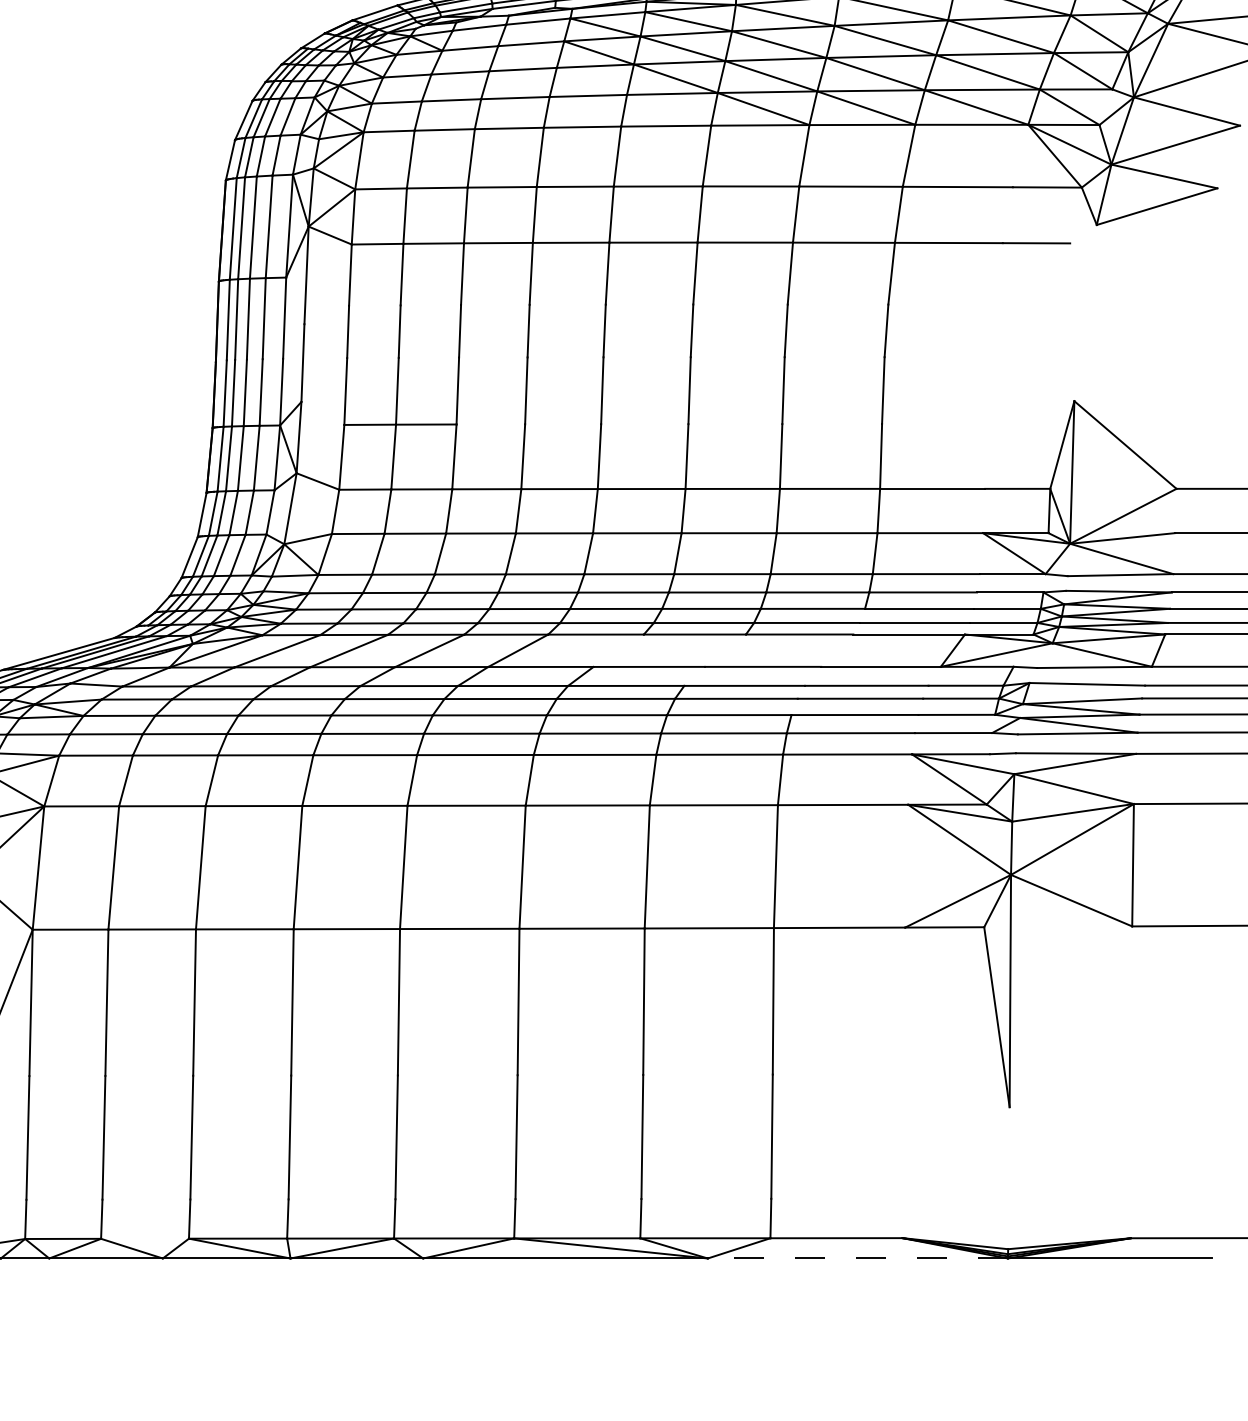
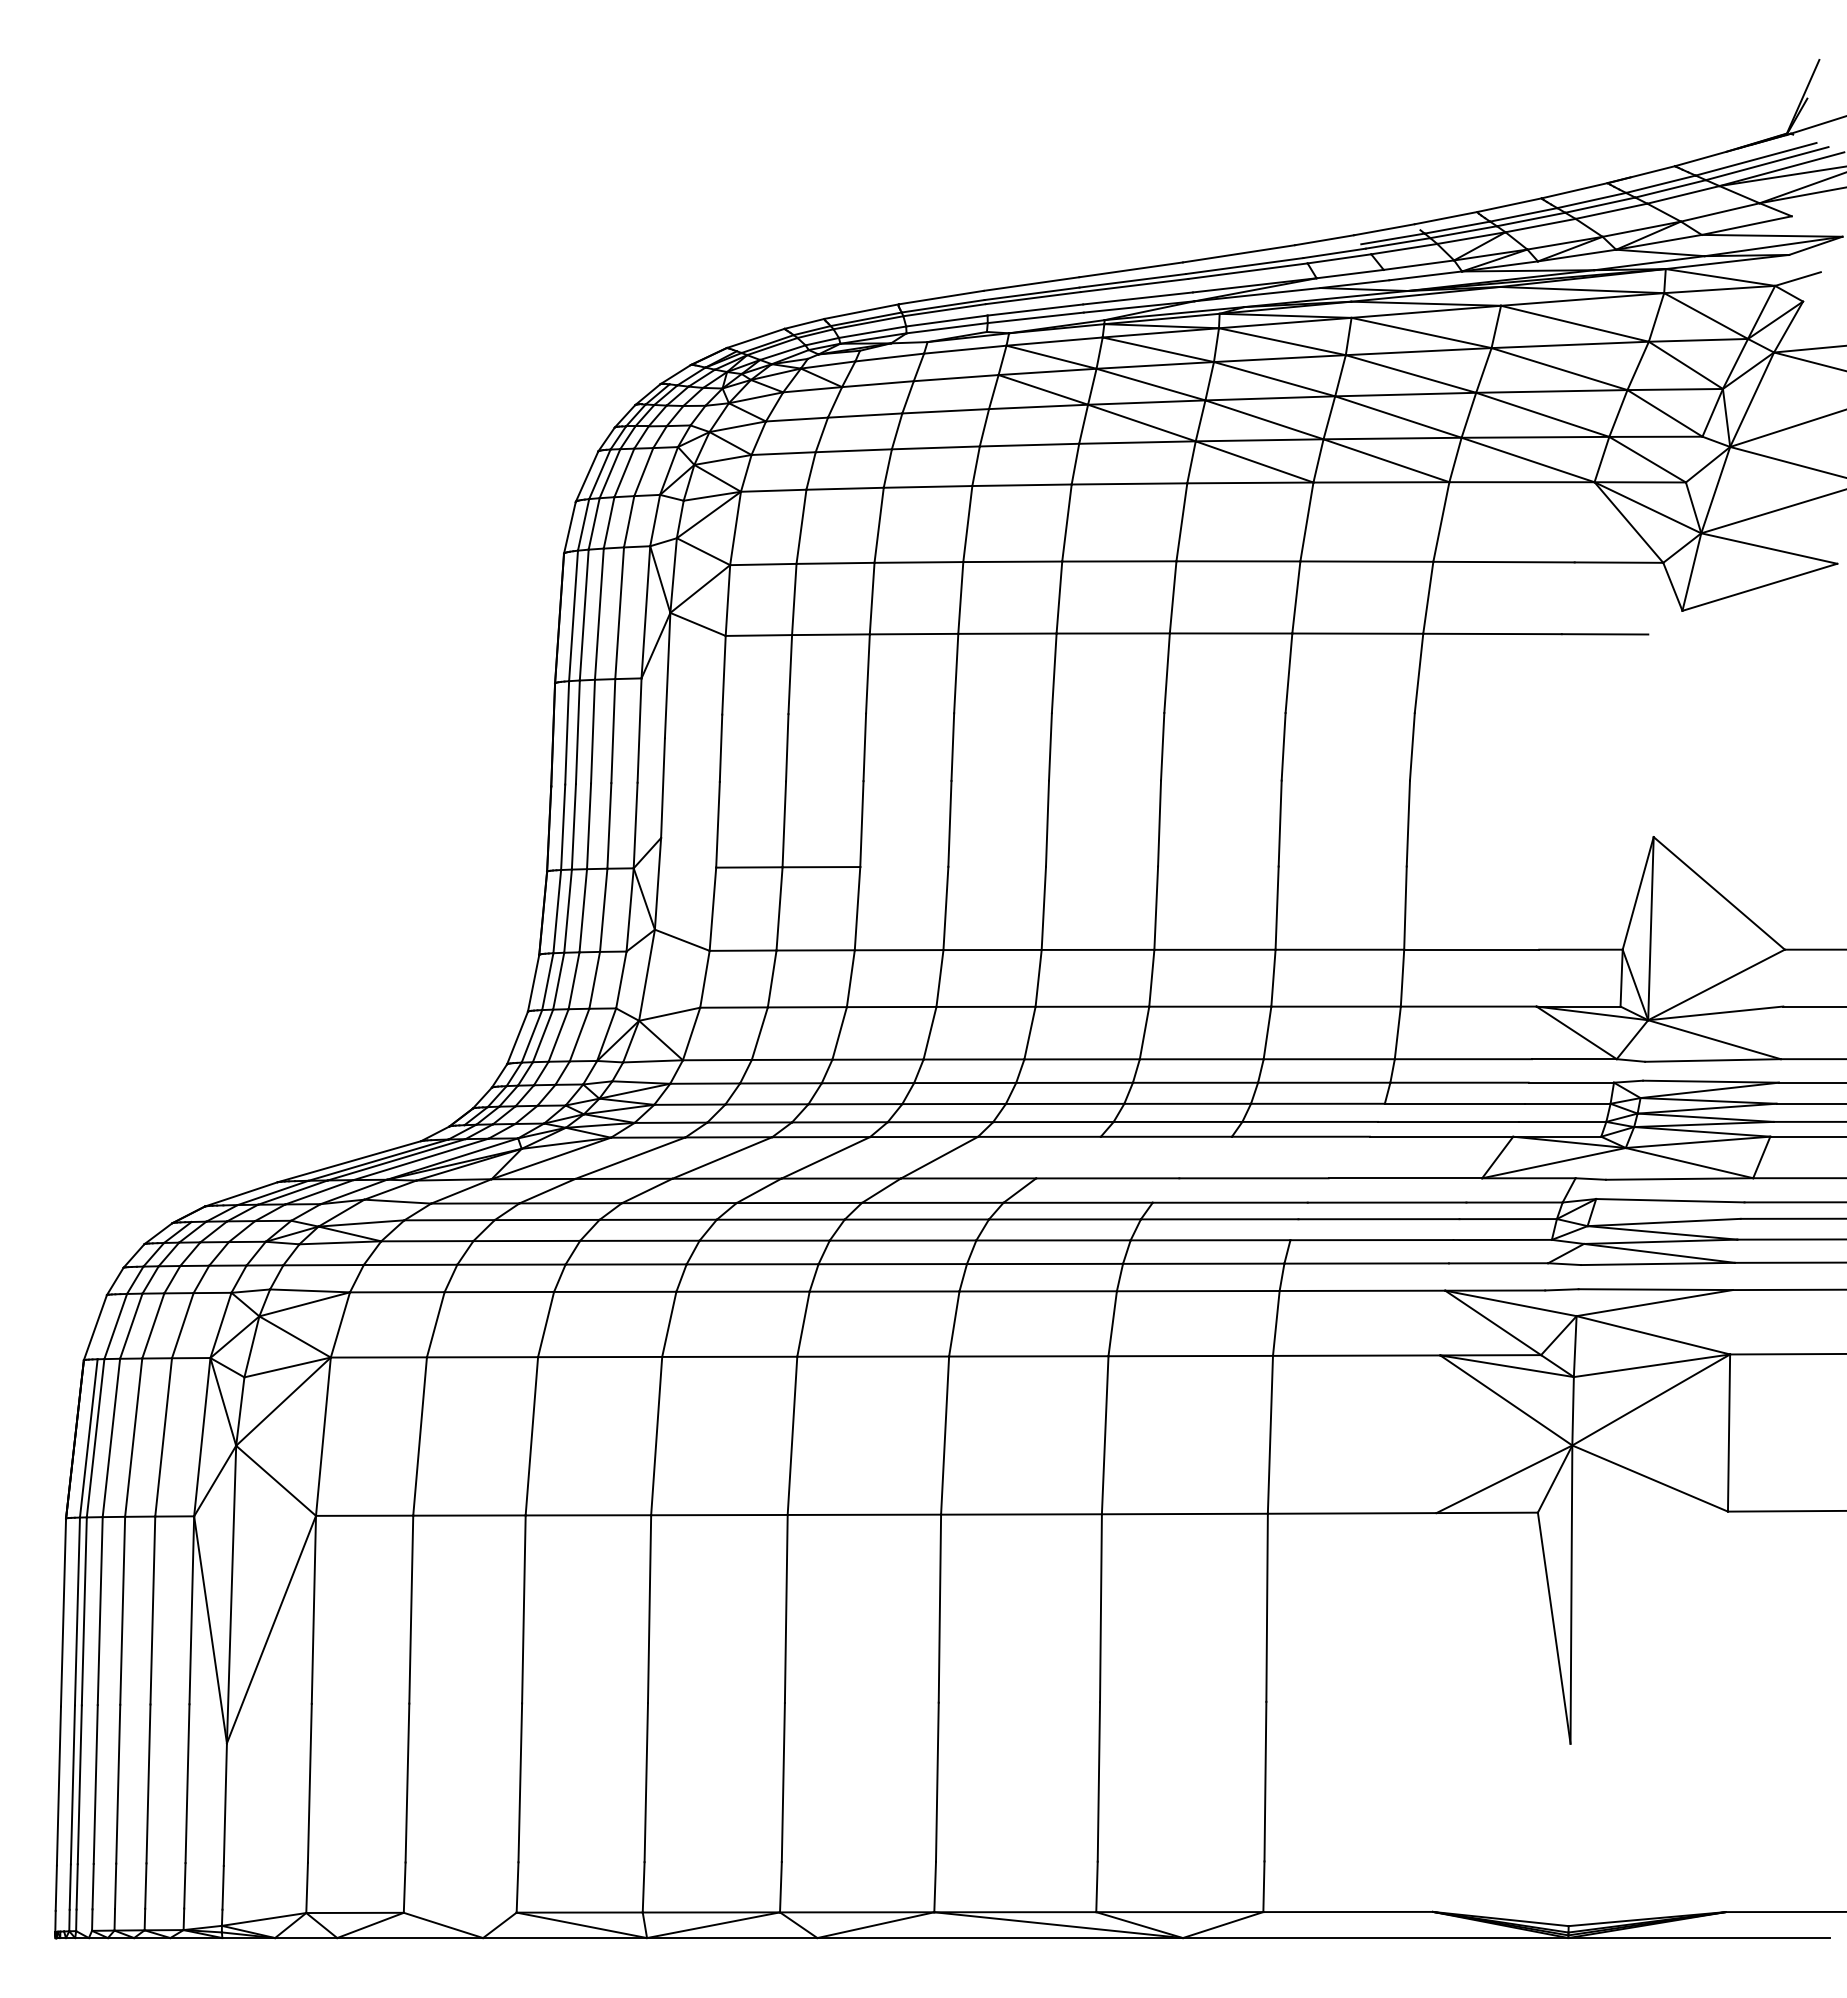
line: (857, 1258) -> (1375, 1938), dashed -> solid

